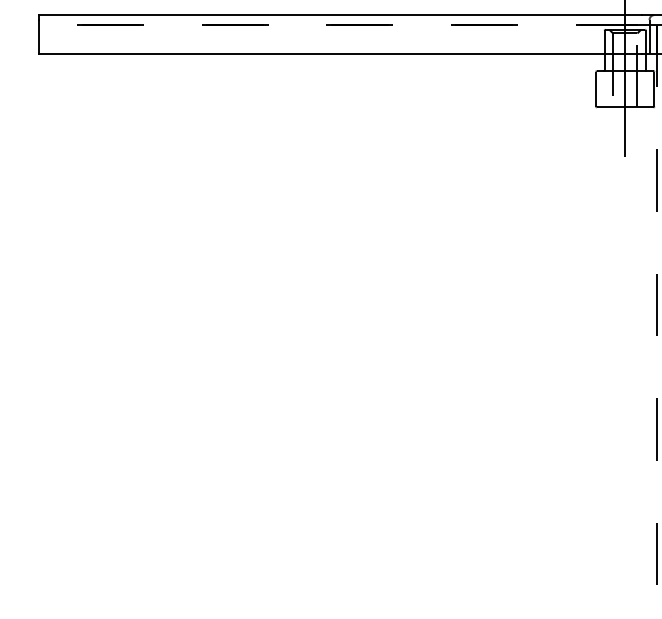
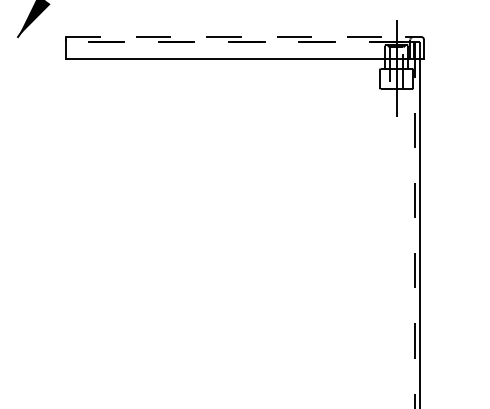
line: (341, 15) -> (236, 37), solid -> dashed

